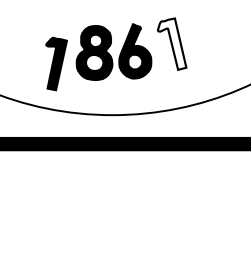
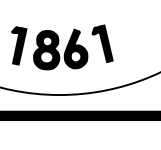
fill: (171, 43) -> (102, 43), added
part: (56, 63) -> (19, 45), moved

